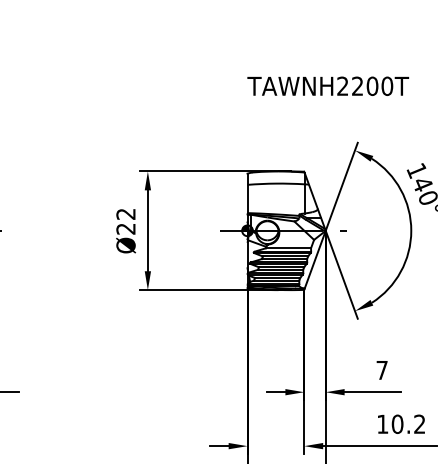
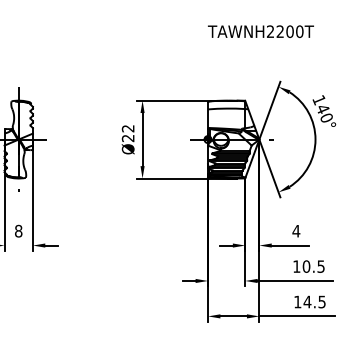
text: (327, 85) -> (260, 31), moved
text: (382, 370) -> (296, 231), 7 -> 4
text: (418, 424) -> (320, 266), 10.2 -> 10.5

